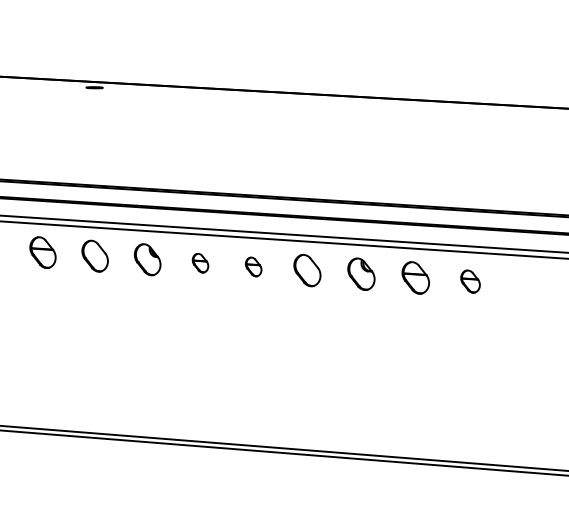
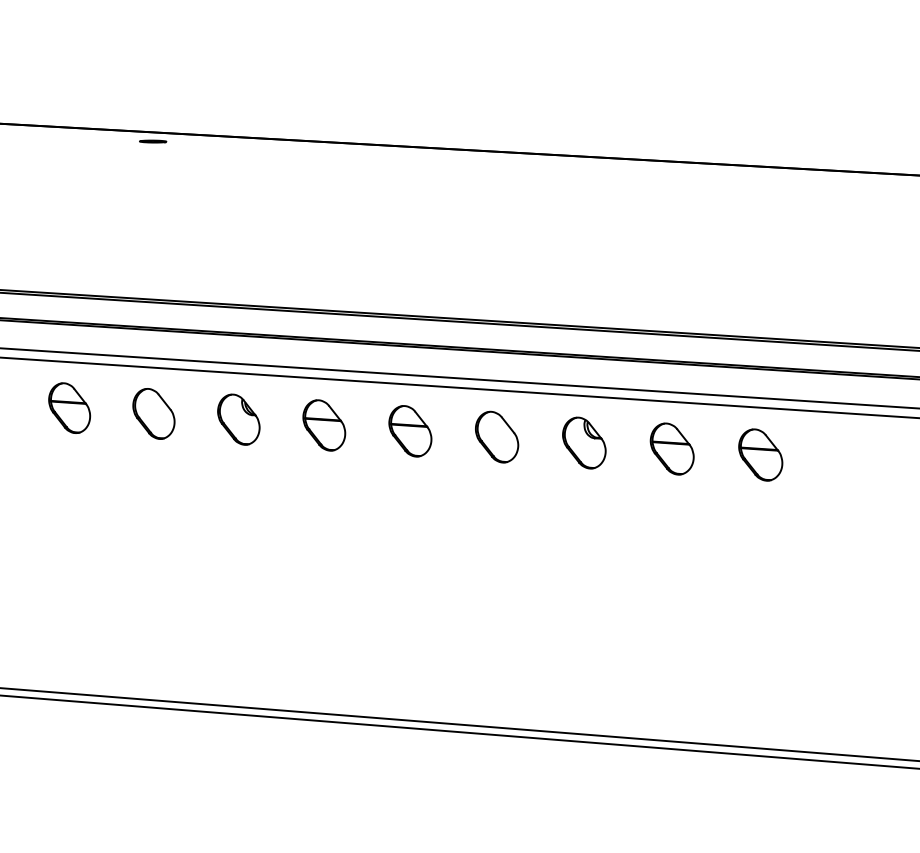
part: (200, 262) -> (324, 424), size x1.67
part: (253, 266) -> (409, 430), size x1.67
part: (470, 281) -> (760, 454), size x1.43

